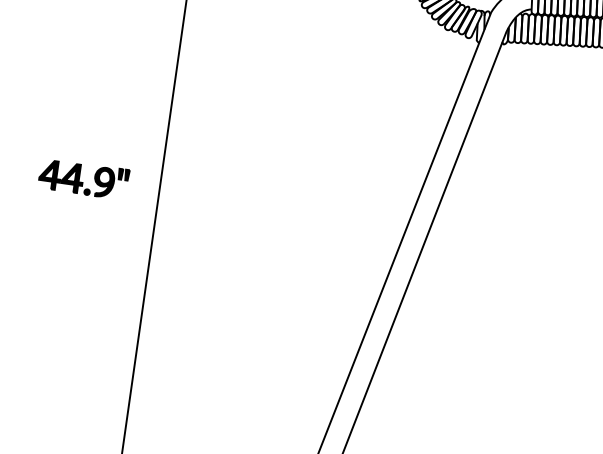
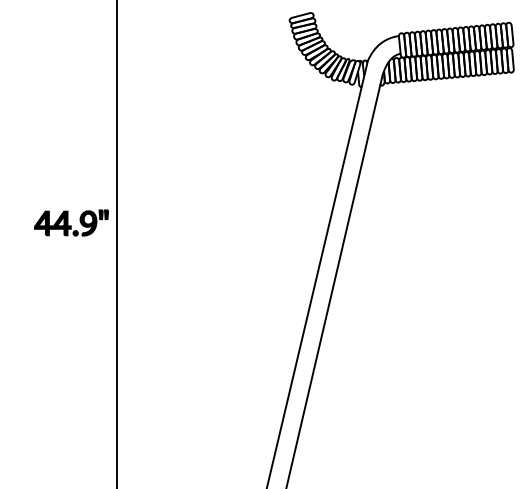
part: (83, 178) -> (71, 222), moved

